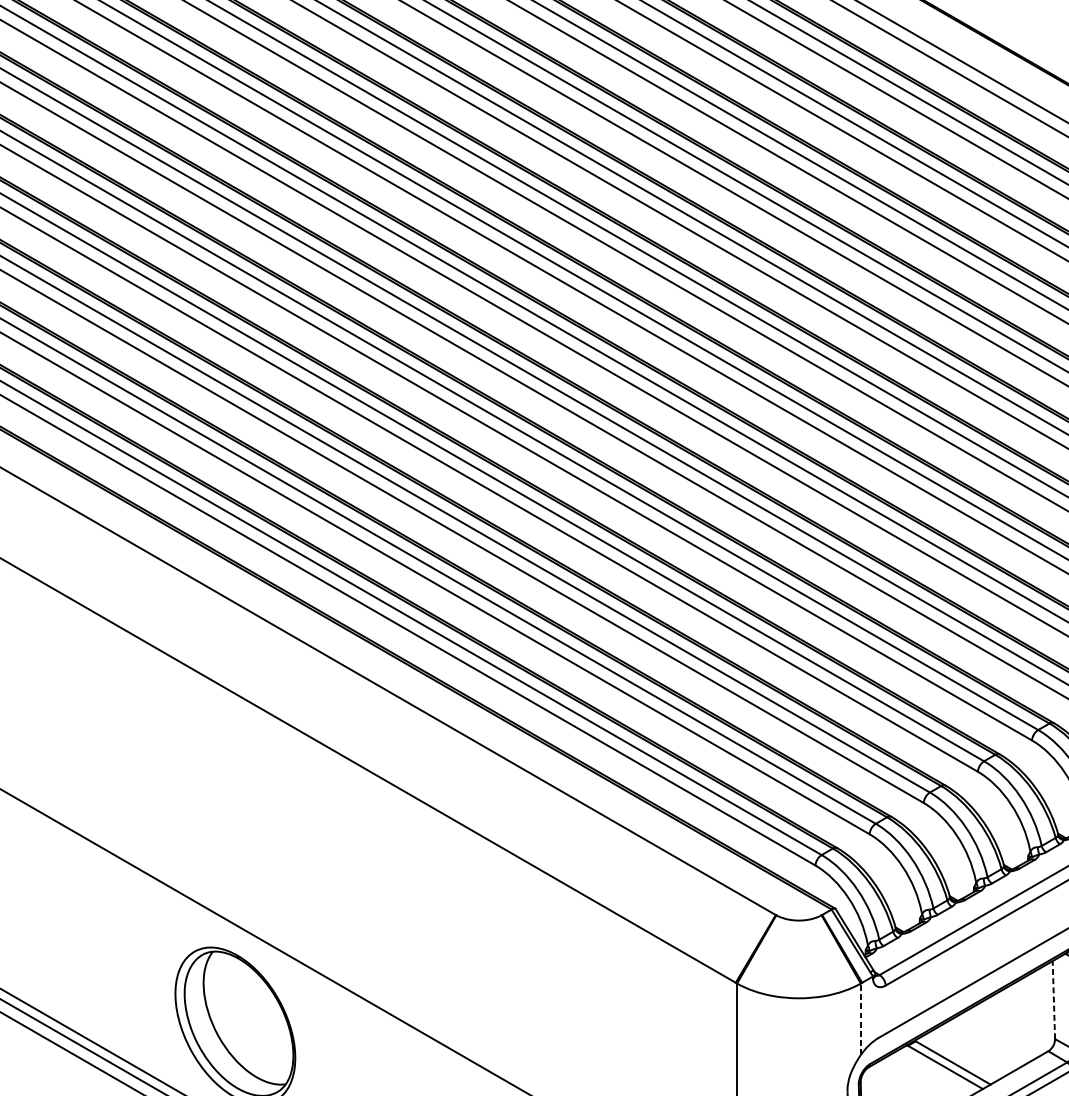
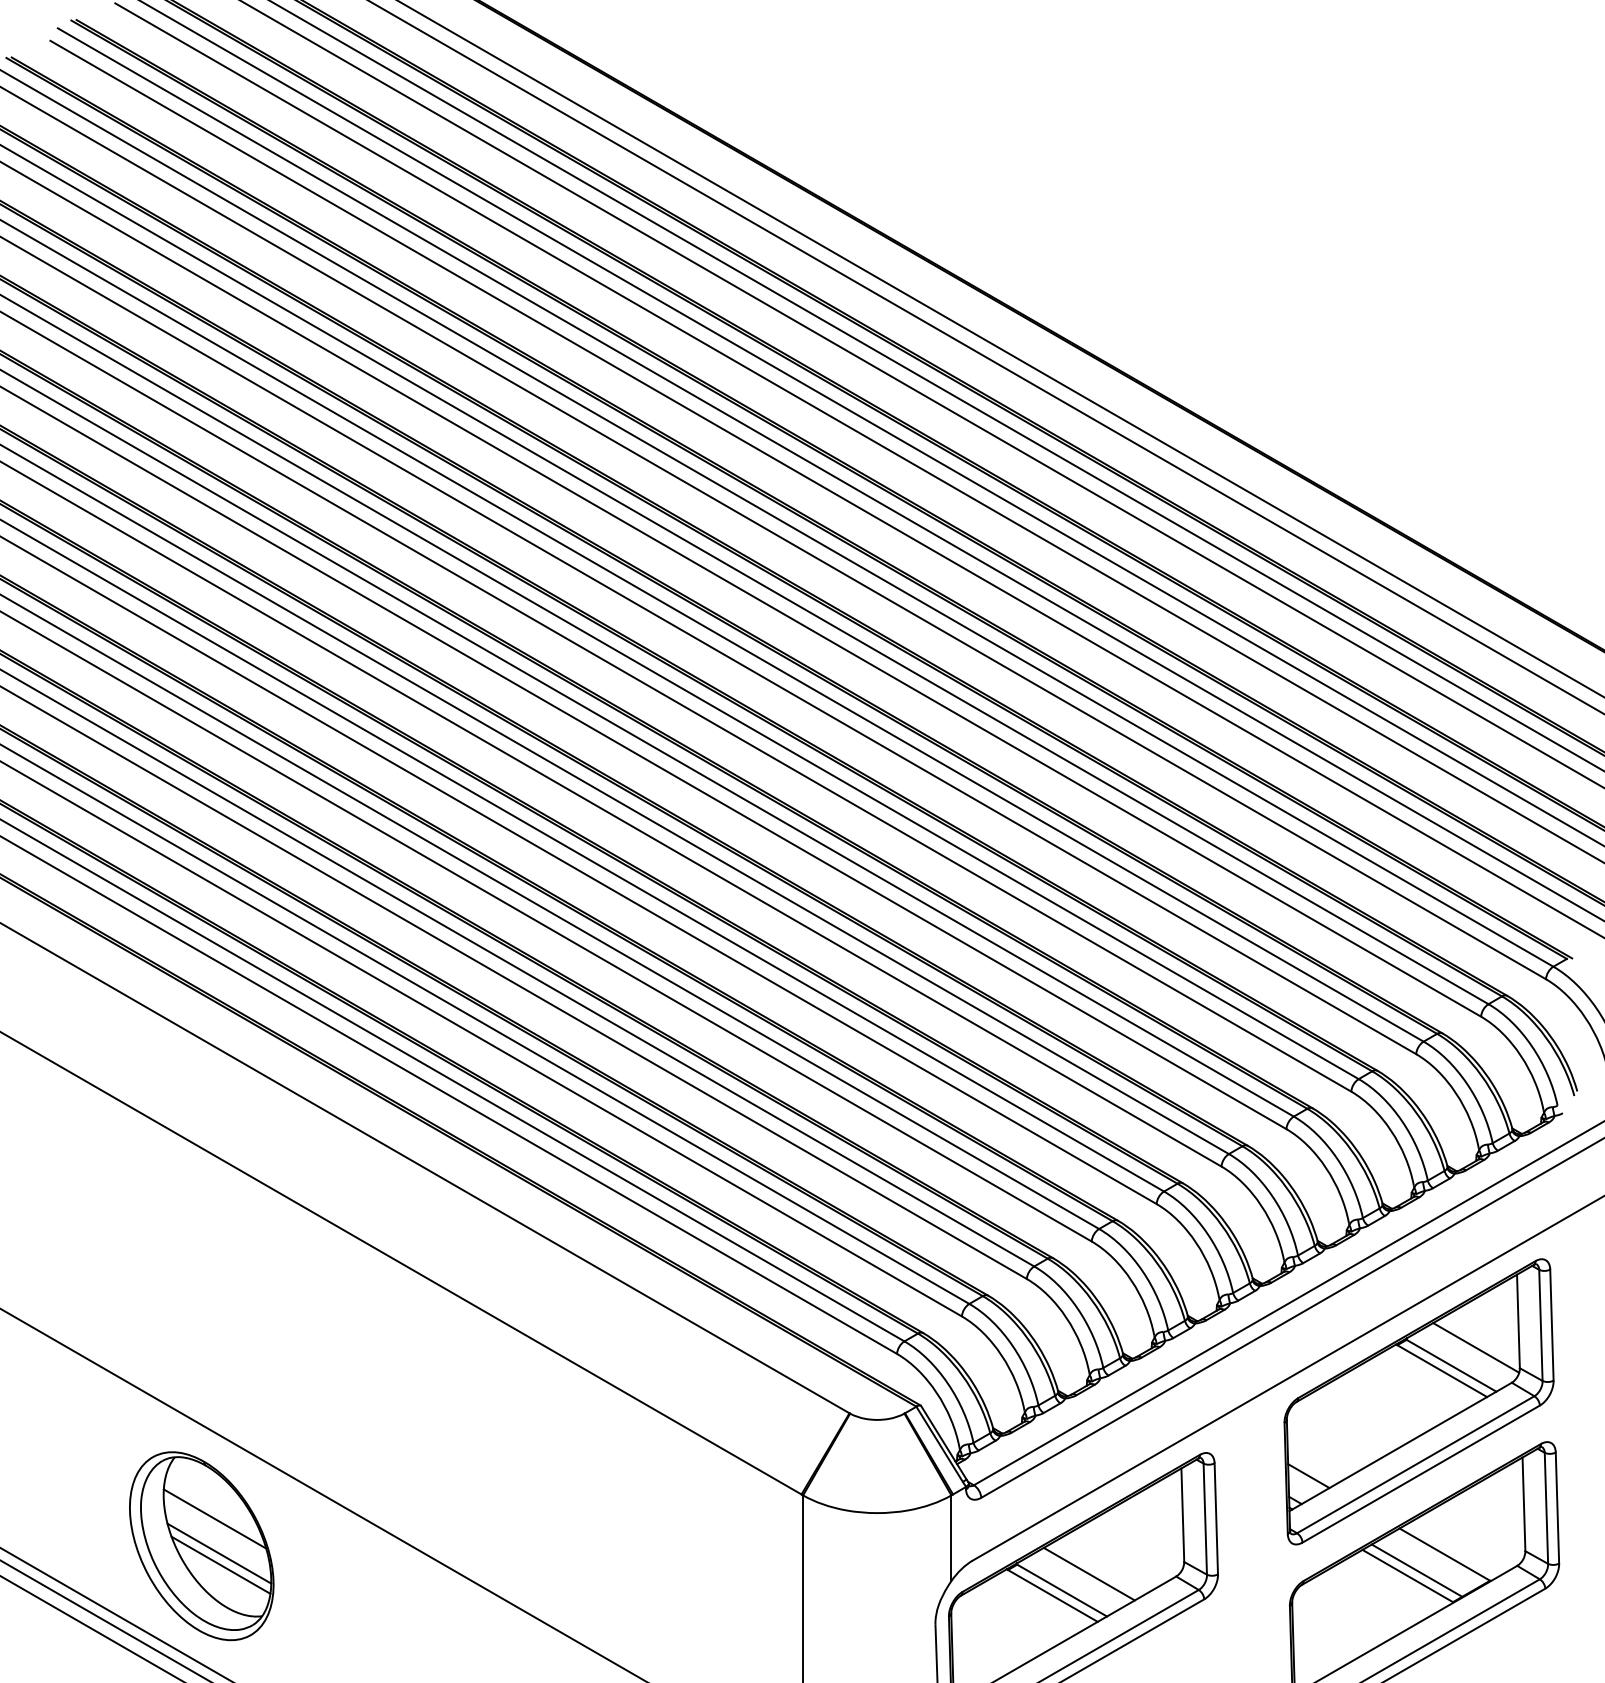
line: (1053, 1000) -> (1182, 1515), dashed -> solid
line: (246, 1002) -> (214, 1518), added
line: (860, 1019) -> (951, 1538), dashed -> solid
line: (250, 1032) -> (219, 1553), added
line: (251, 1041) -> (220, 1564), added
line: (975, 1048) -> (1088, 1573), added

